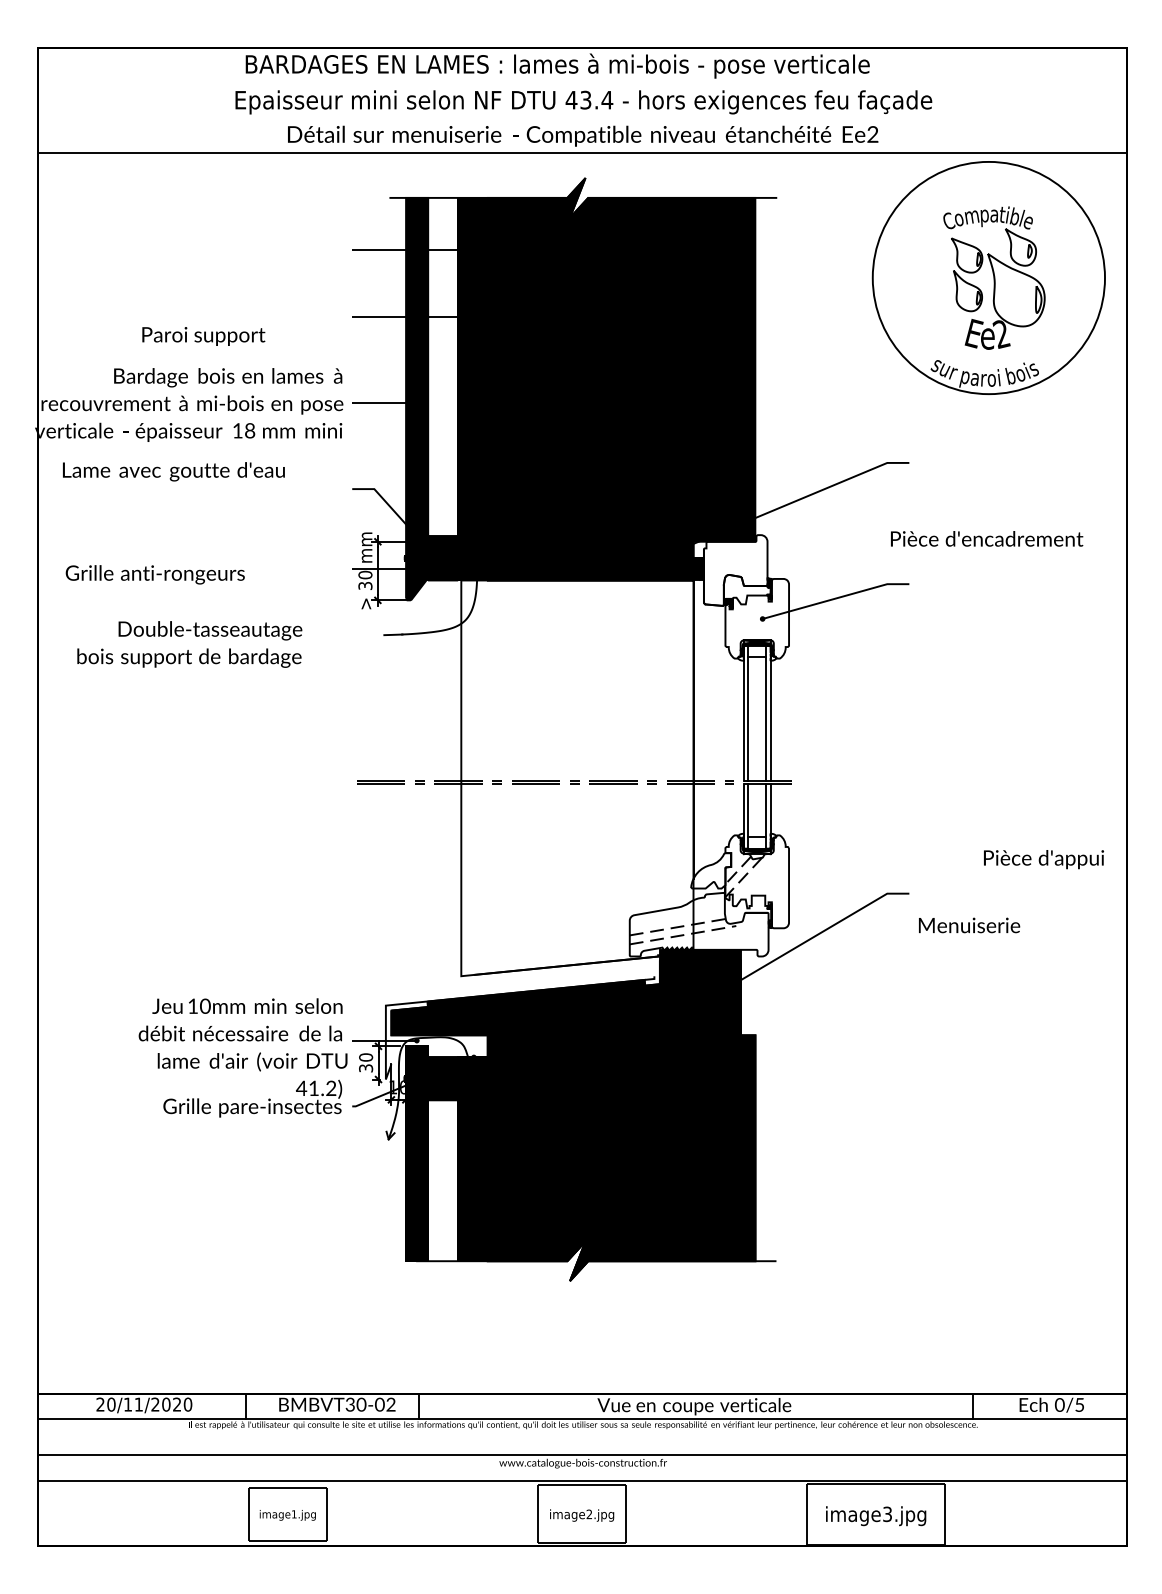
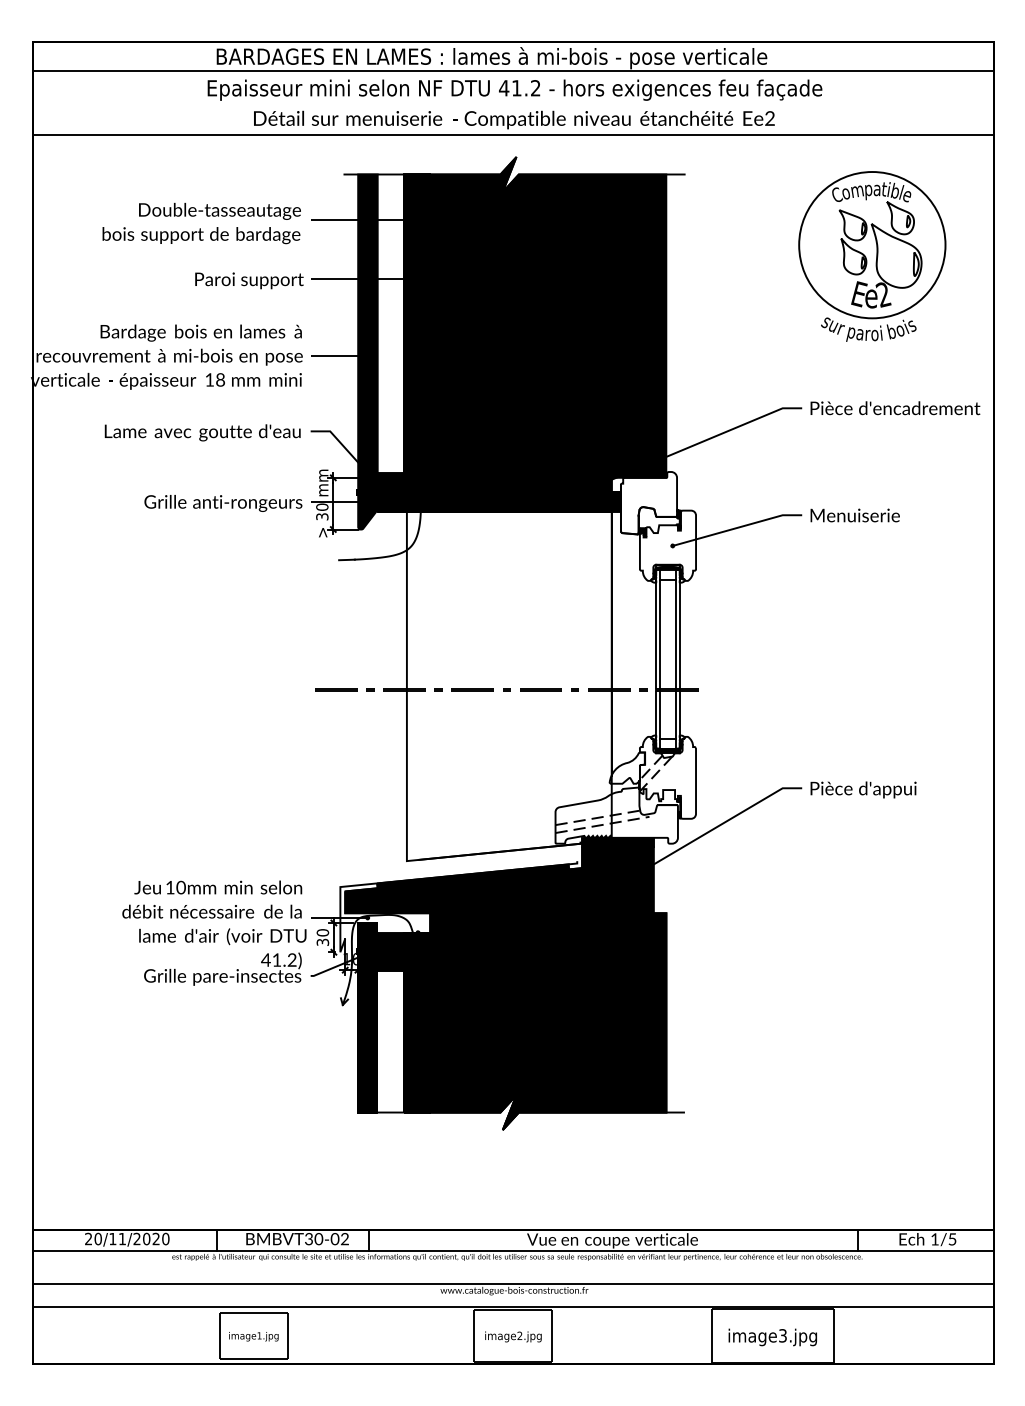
line: (582, 80) -> (513, 70), added
text: (596, 99) -> (526, 87), 43.4 -> 41.2
circle: (988, 277) -> (871, 244), size x0.71
text: (203, 336) -> (249, 280), moved
text: (173, 471) -> (202, 432), moved
text: (987, 538) -> (895, 407), moved
text: (154, 574) -> (222, 503), moved
text: (189, 644) -> (201, 223), moved
text: (1043, 859) -> (863, 789), moved
text: (969, 925) -> (855, 515), moved
text: (1059, 1404) -> (934, 1238), 0/5 -> 1/5

